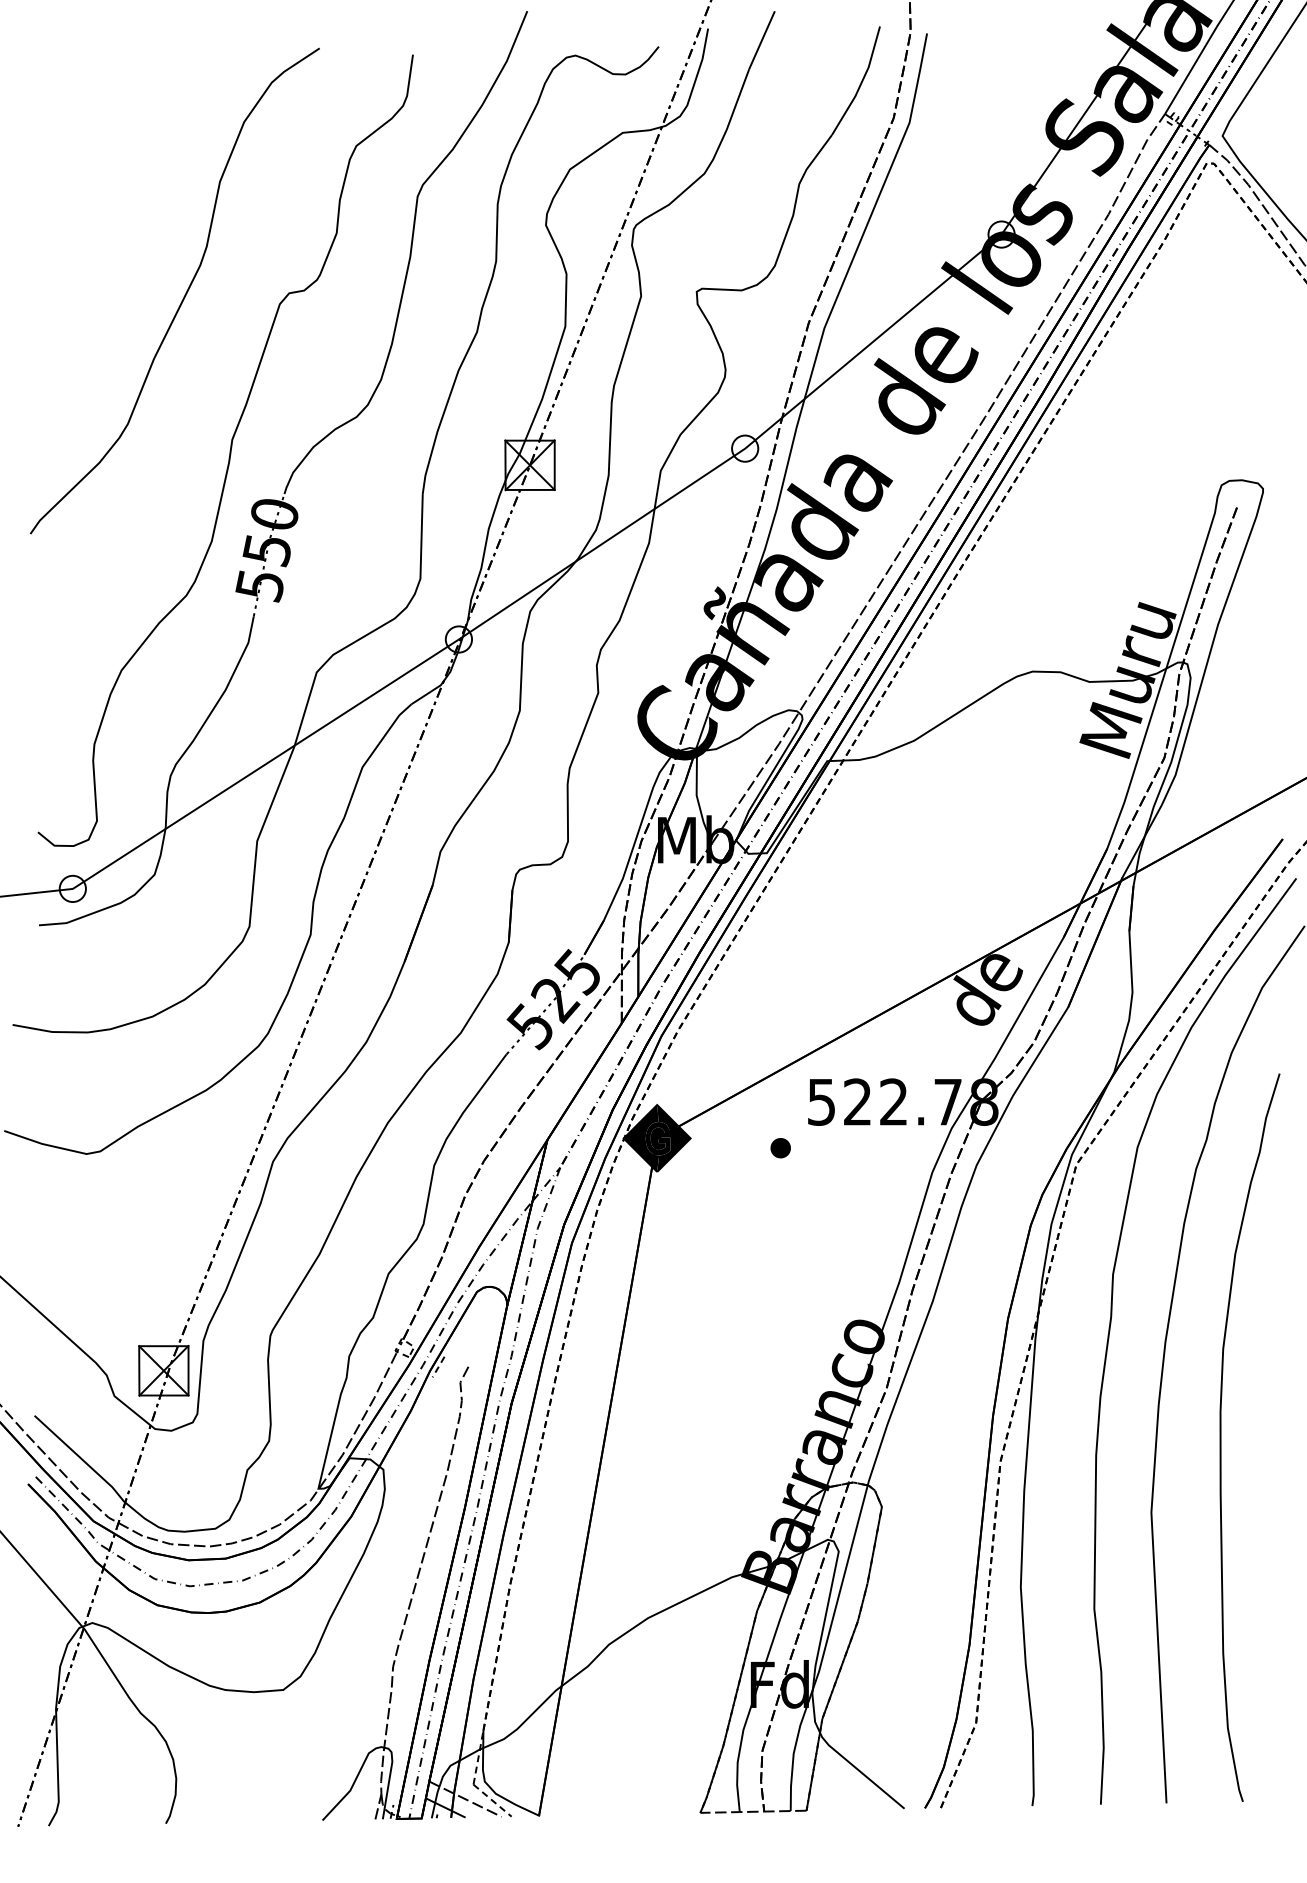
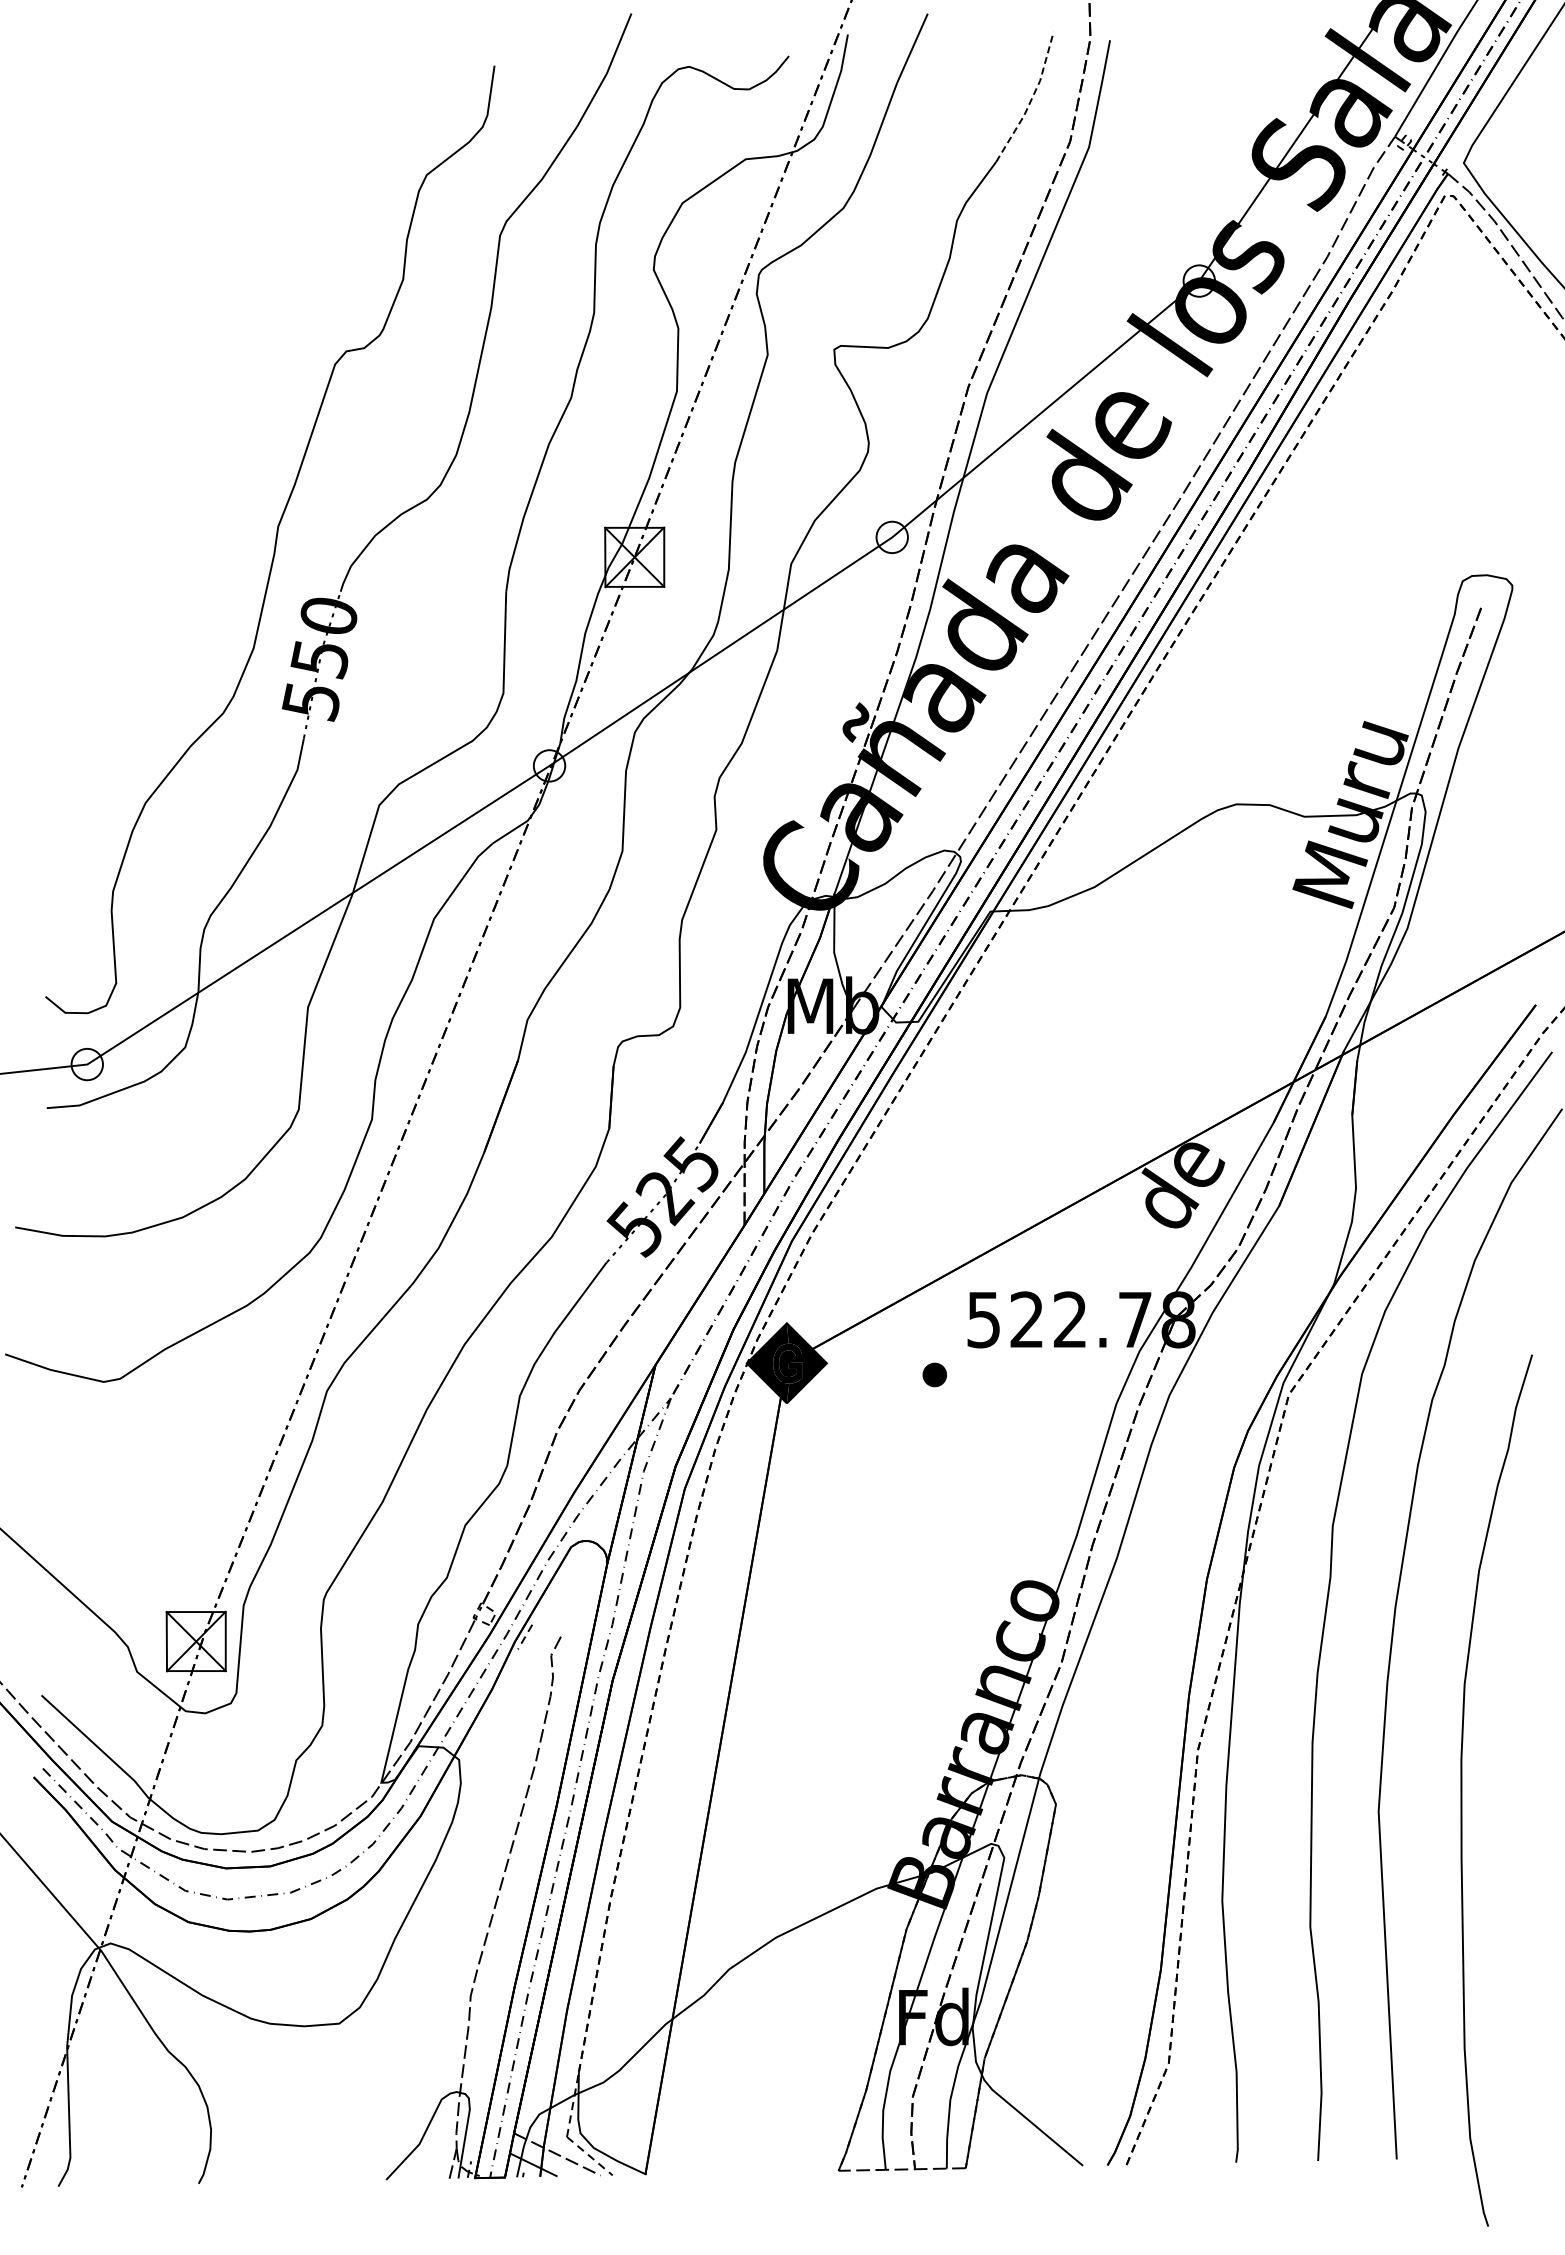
line: (861, 82) -> (1031, 99), solid -> dashed
curve: (184, 295) -> (220, 354), removed
curve: (1221, 1437) -> (1462, 1790), moved

